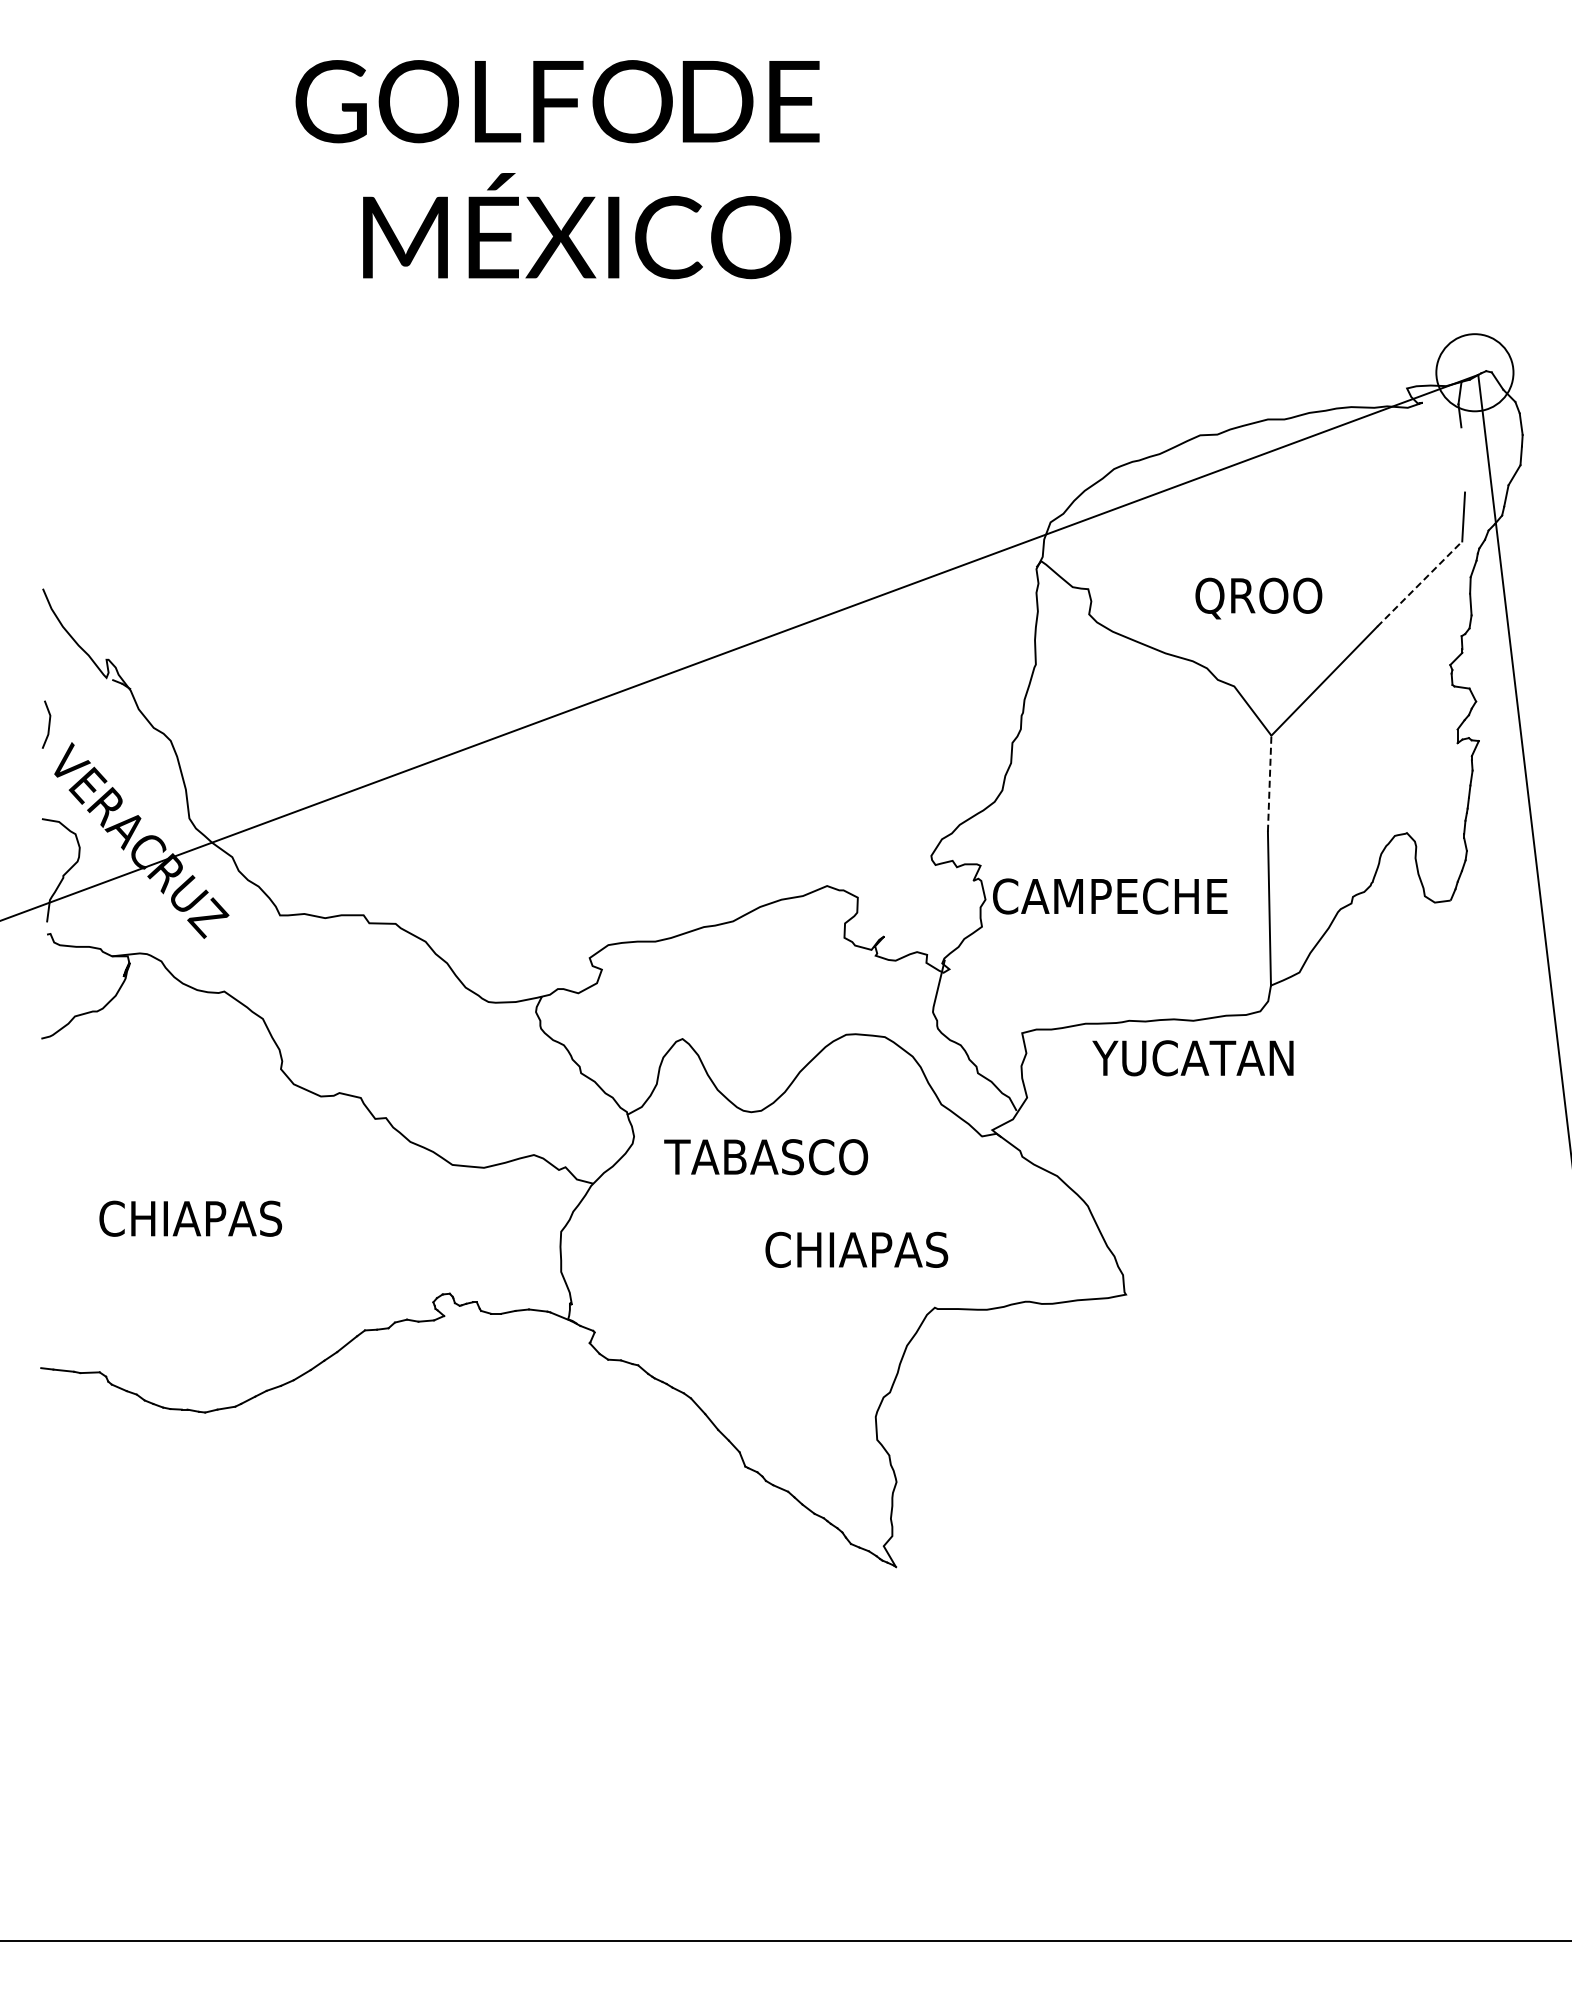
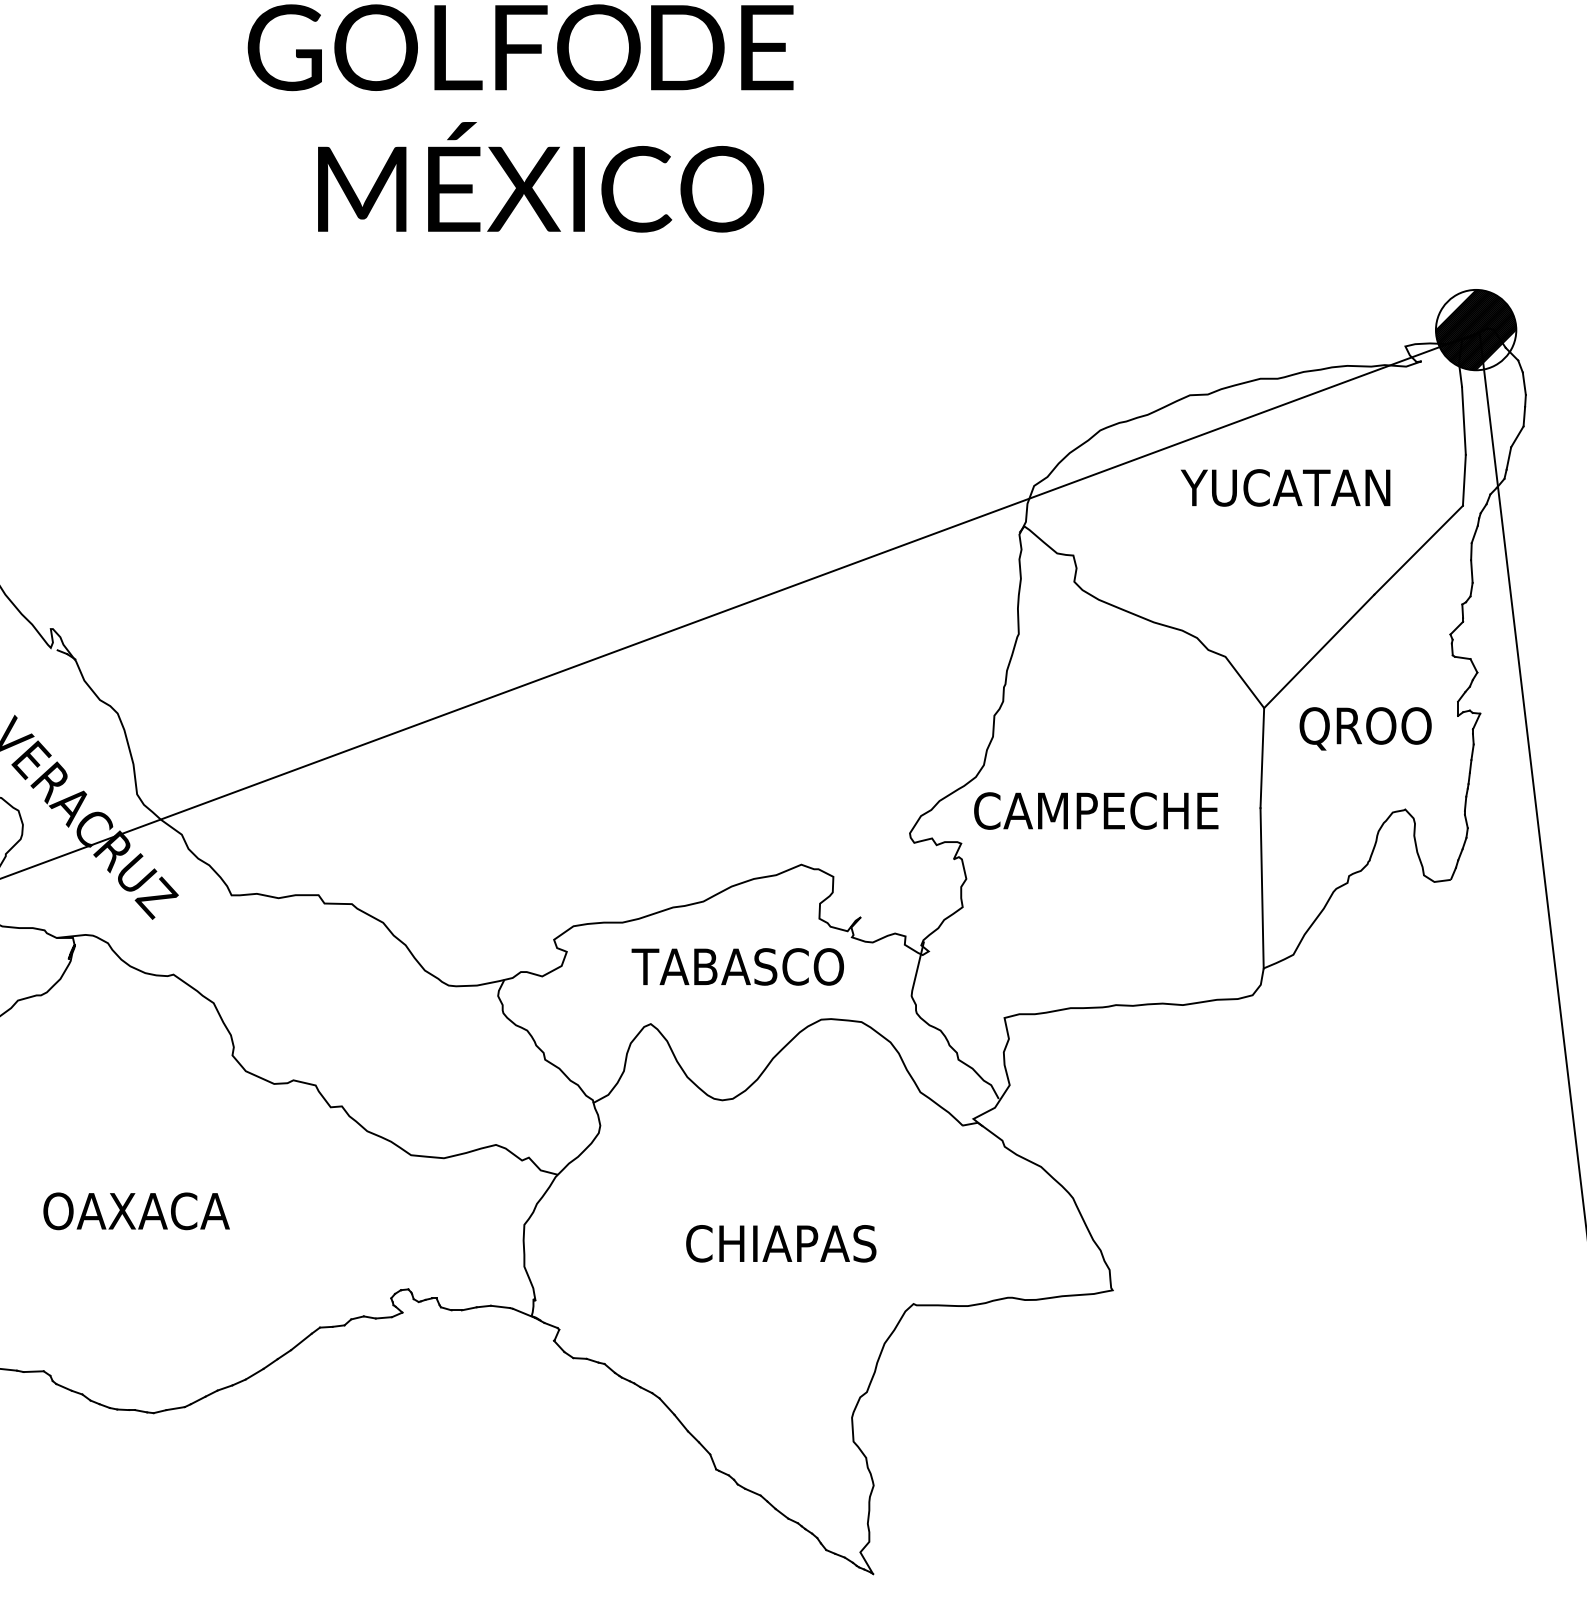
hatch: (1474, 372) -> (1475, 329), added
line: (1463, 459) -> (1464, 420), added
line: (1420, 583) -> (1419, 549), dashed -> solid
text: (1258, 598) -> (1365, 728), moved
line: (1269, 783) -> (1262, 757), dashed -> solid
text: (1110, 896) -> (1096, 811), moved
text: (1192, 1058) -> (1285, 488), moved
text: (766, 1157) -> (738, 967), moved
text: (193, 1218) -> (141, 1211), CHIAPAS -> OAXACA
text: (856, 1249) -> (780, 1243), moved

